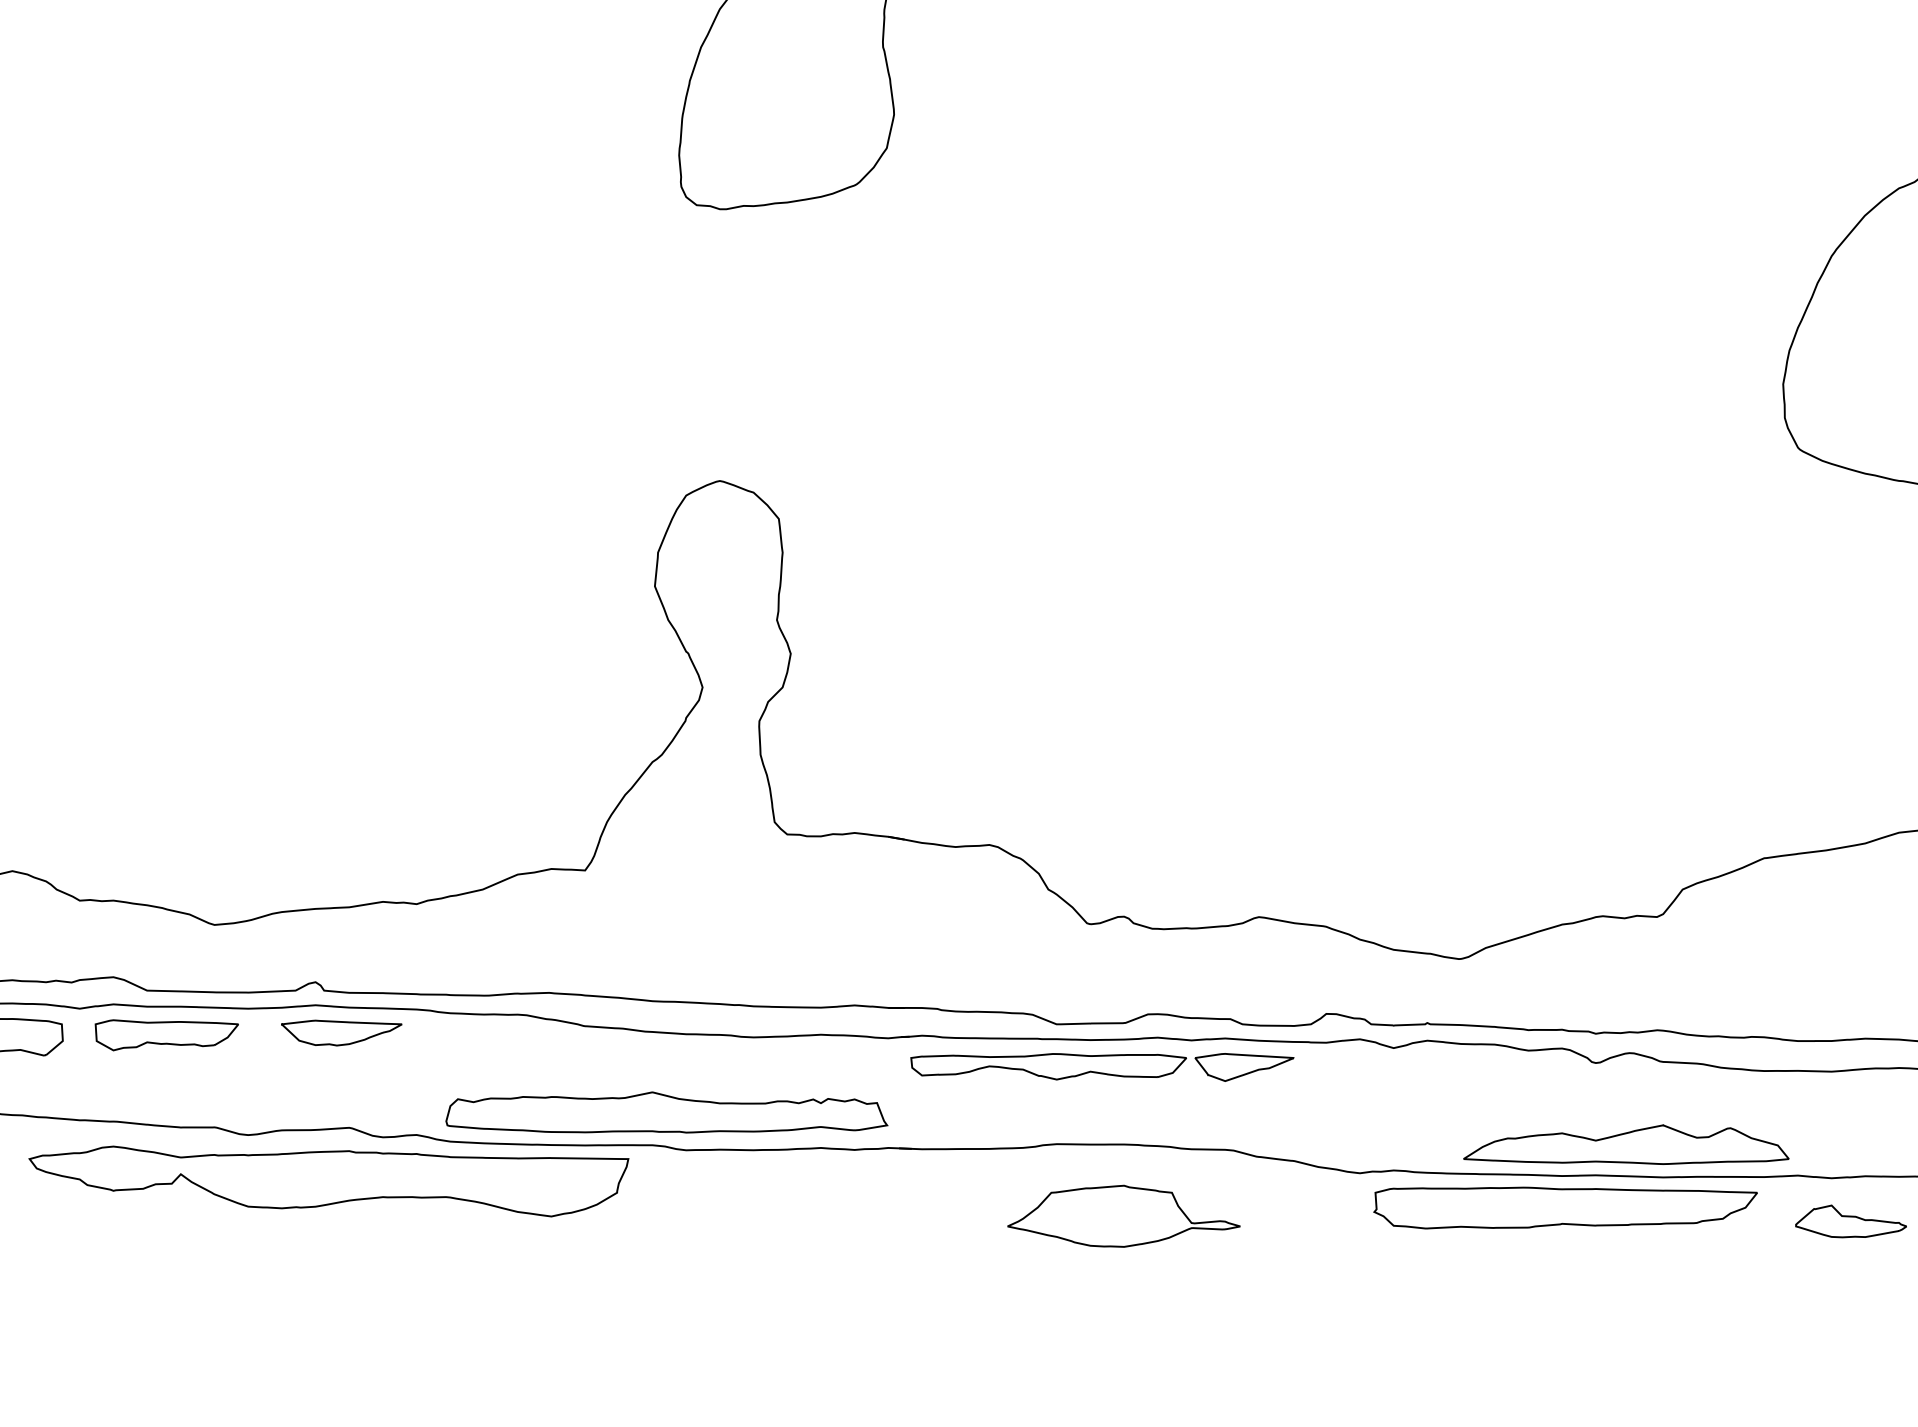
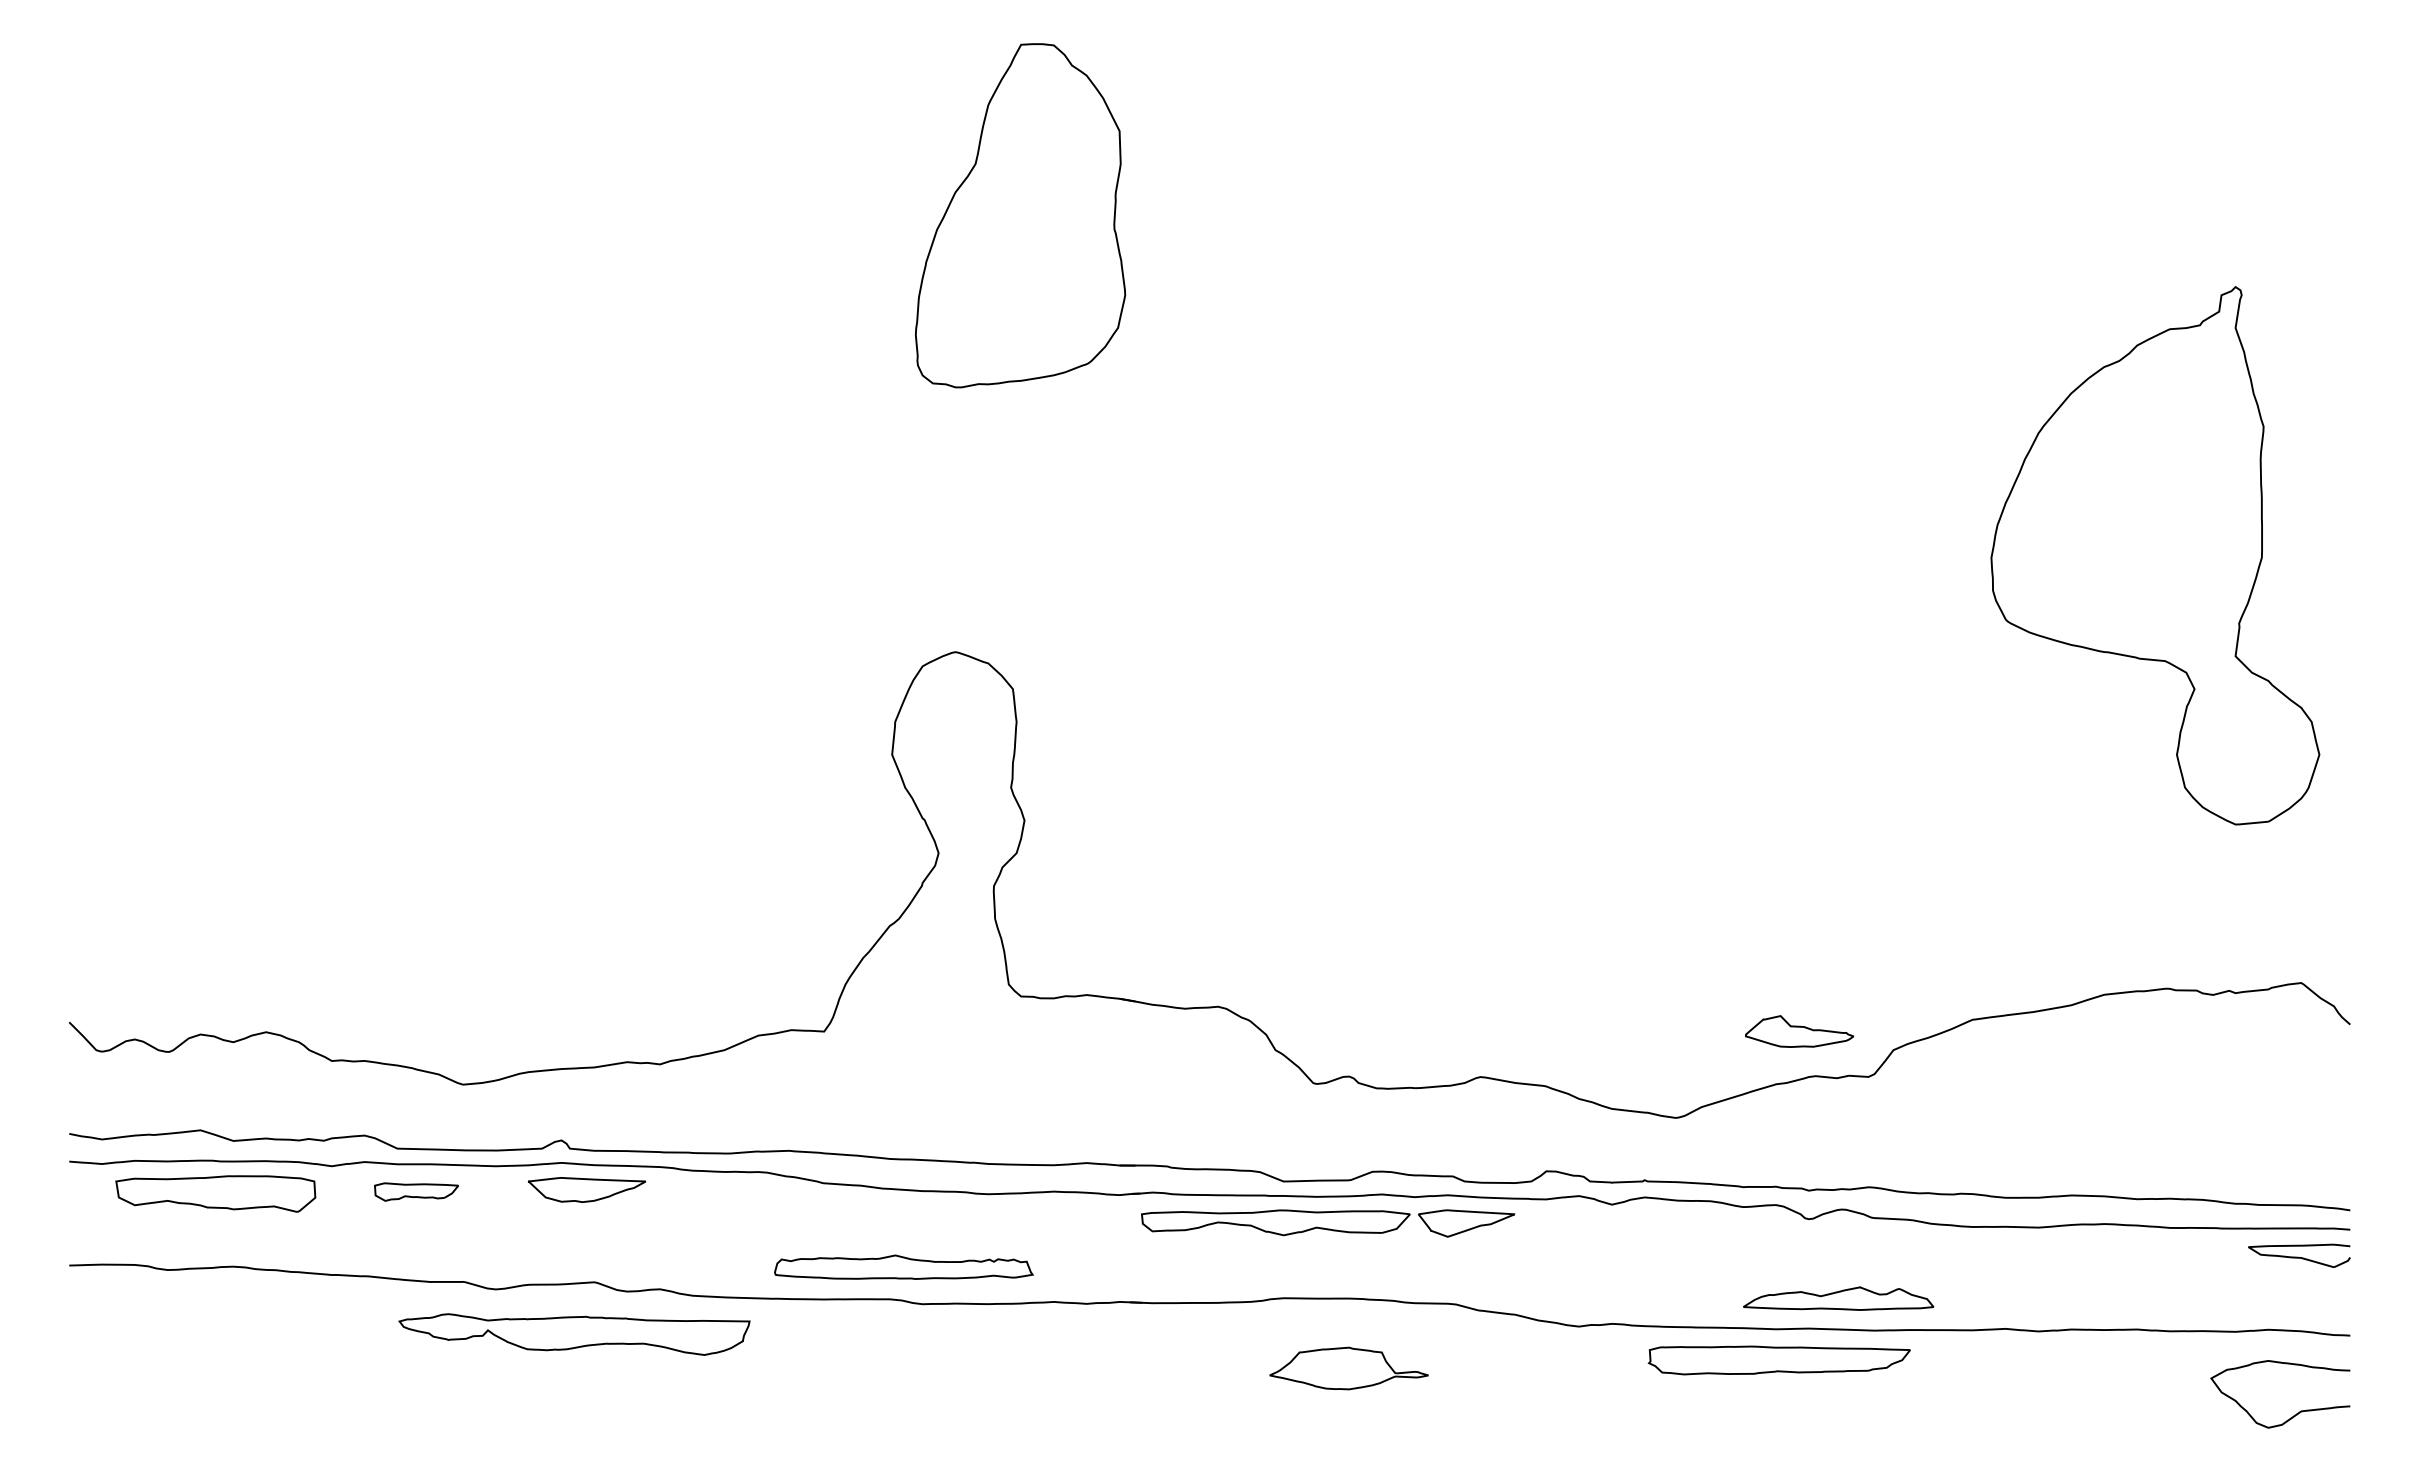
part: (166, 1034) -> (416, 1191), size x0.6
part: (666, 1111) -> (903, 1266), size x0.6
part: (1626, 1144) -> (1838, 1298), size x0.6
part: (328, 1181) -> (574, 1334), size x0.6
part: (1565, 1208) -> (1779, 1360), size x0.7
part: (1123, 1216) -> (1348, 1368), size x0.7
part: (1851, 1221) -> (1799, 1031), moved

